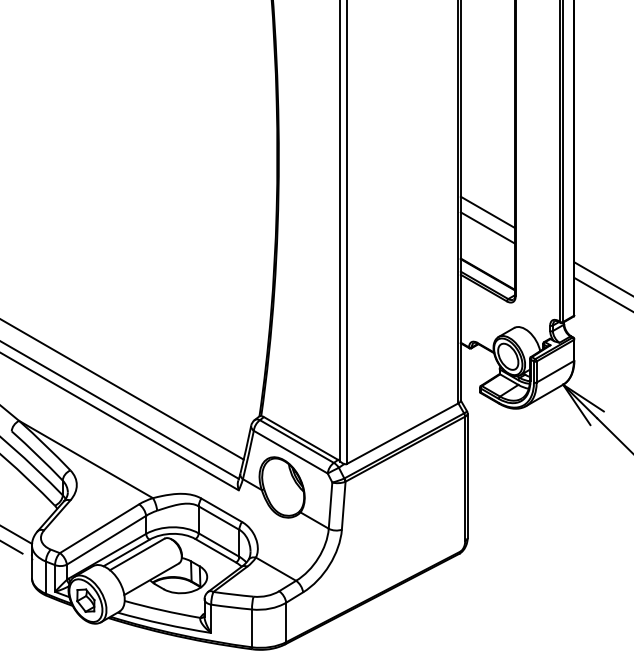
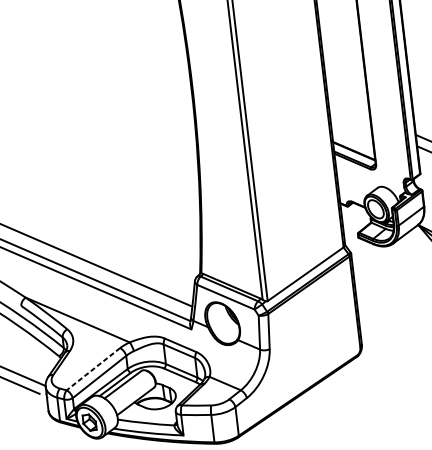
line: (487, 212) -> (348, 106), removed
line: (487, 227) -> (349, 117), removed
line: (99, 528) -> (93, 369), solid -> dashed

